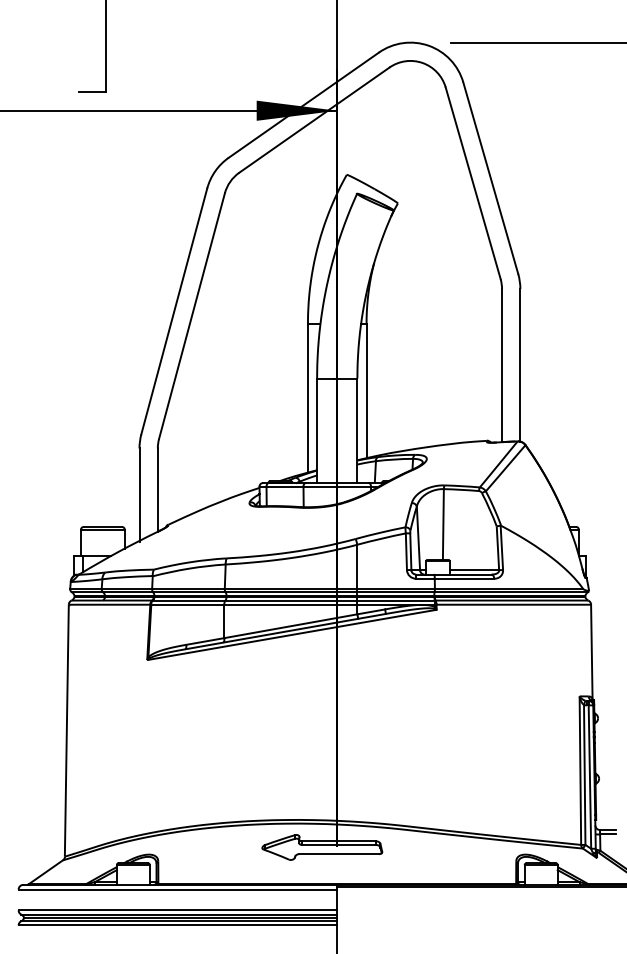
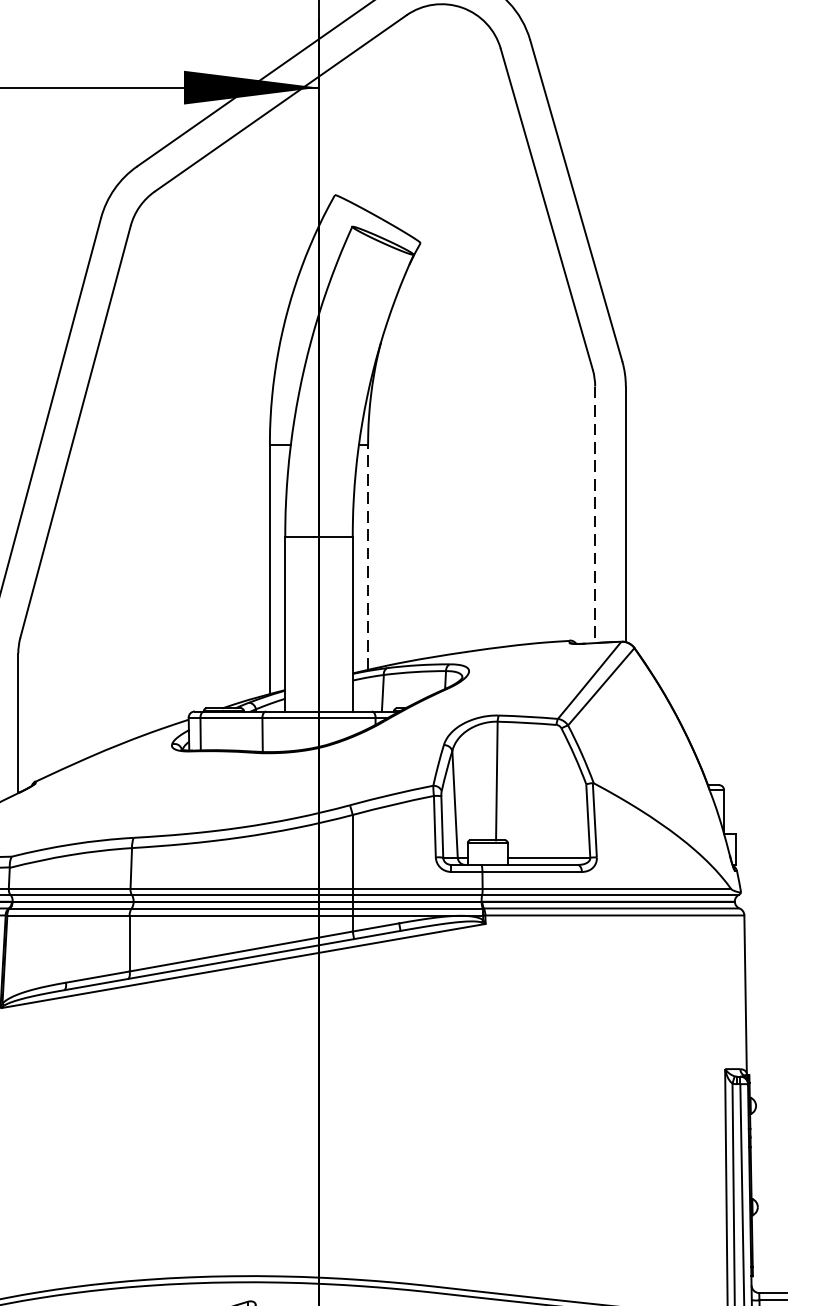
line: (502, 365) -> (595, 514), solid -> dashed
line: (366, 390) -> (367, 556), solid -> dashed

